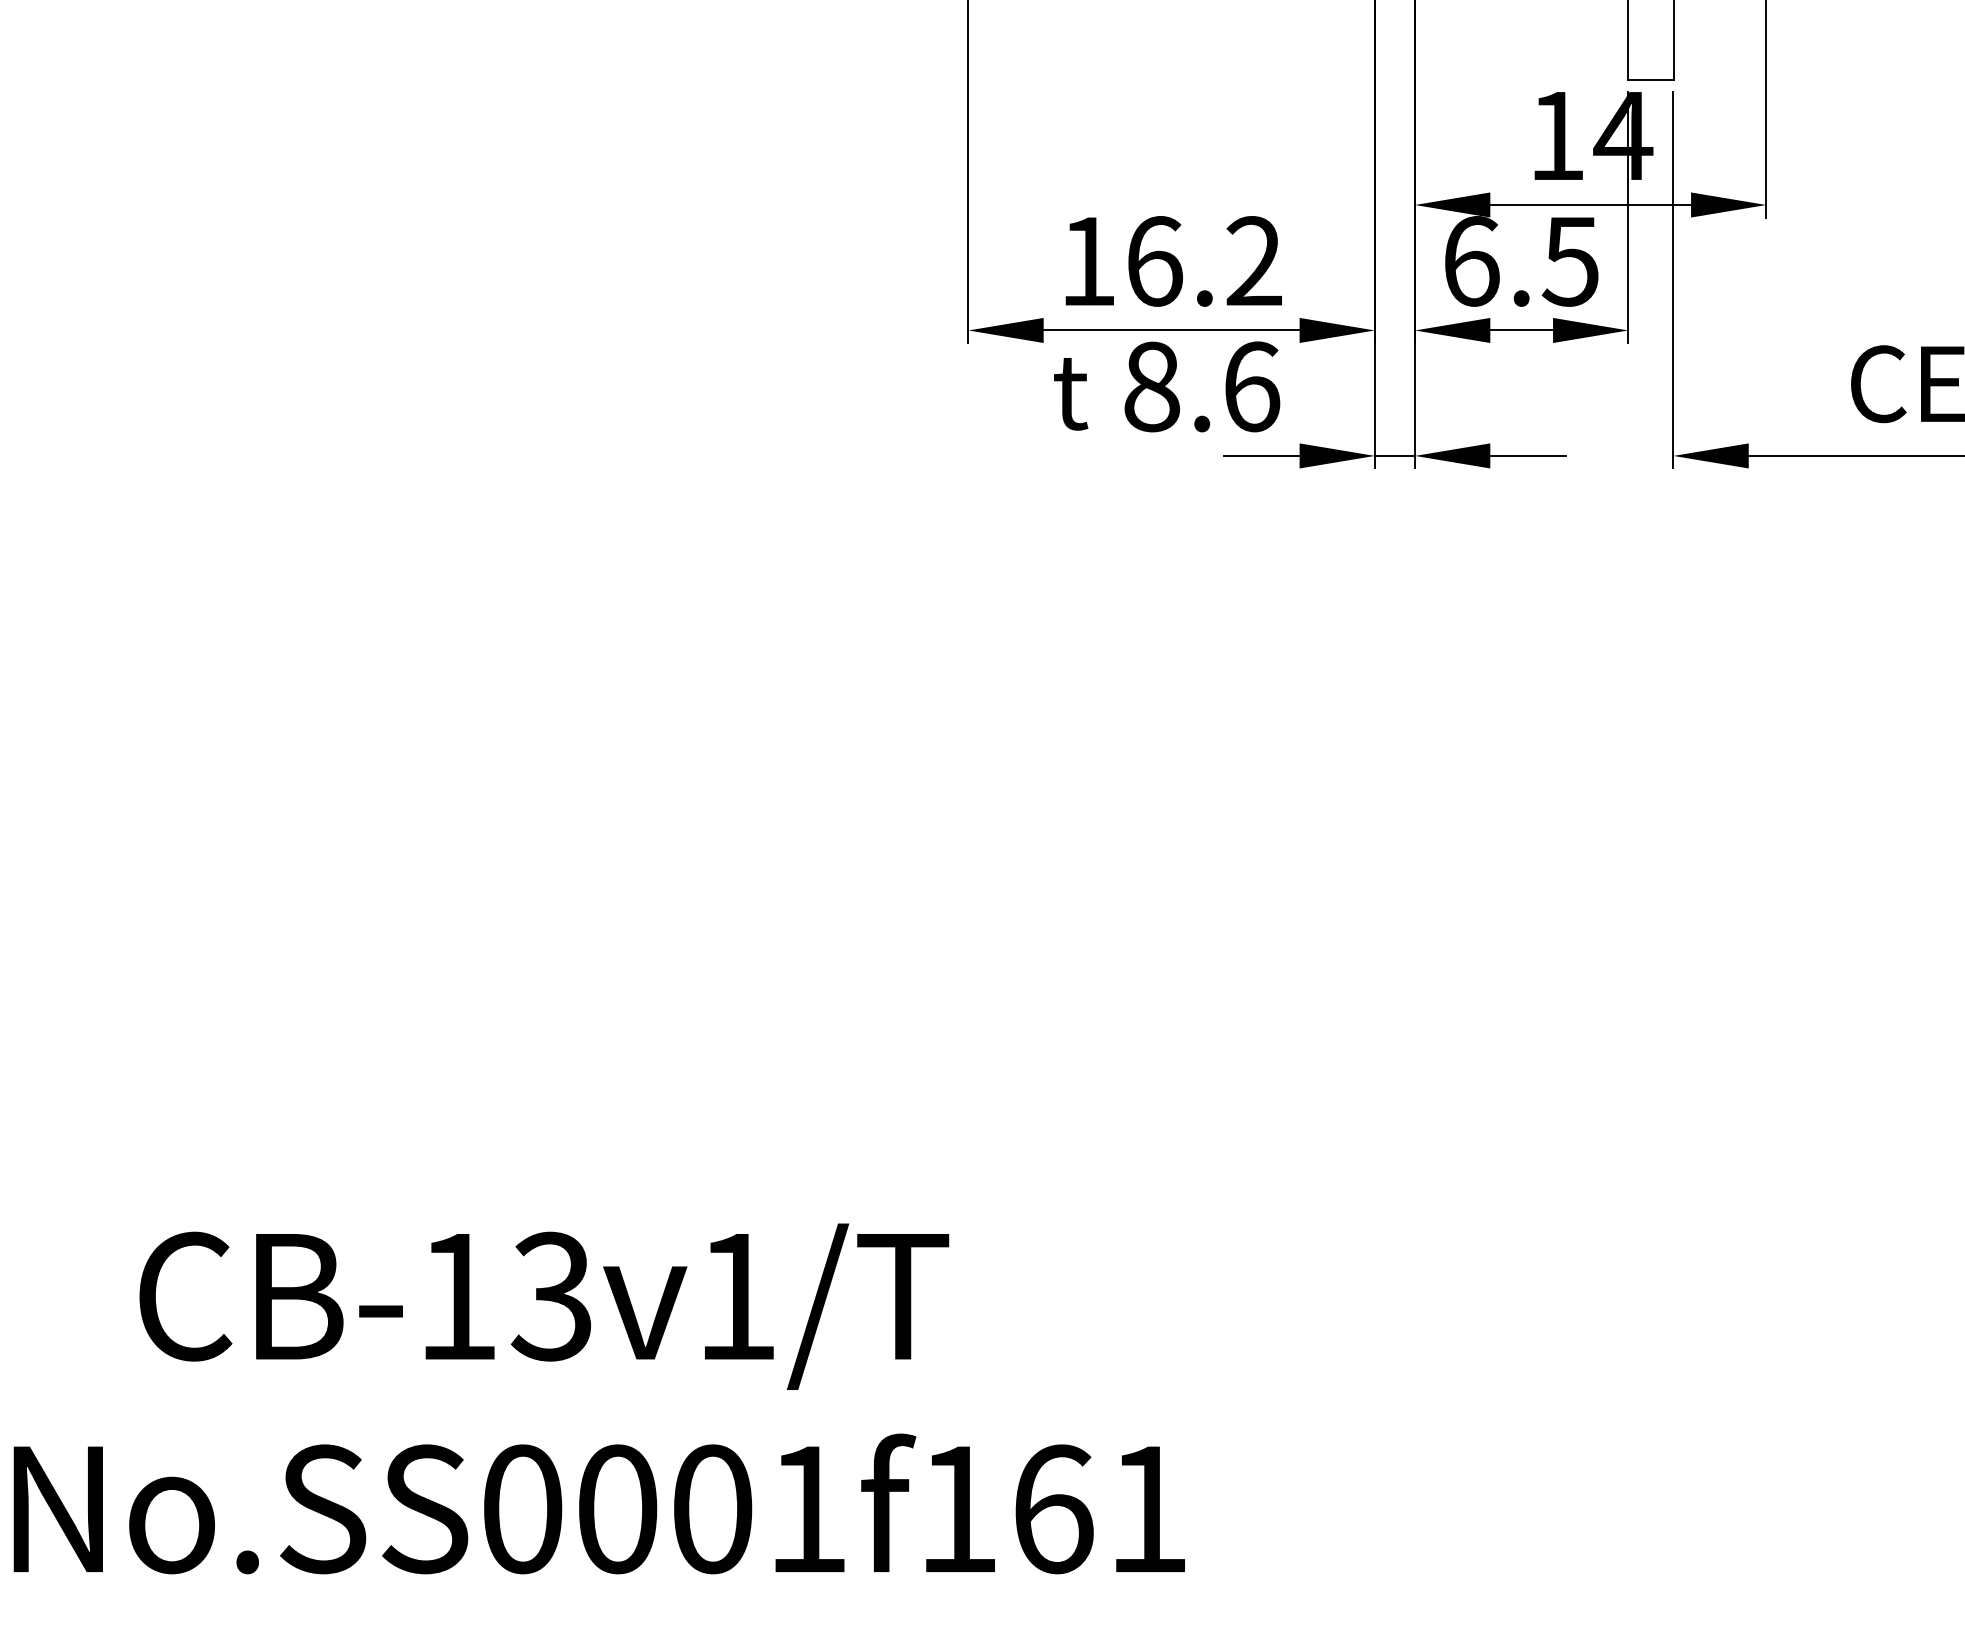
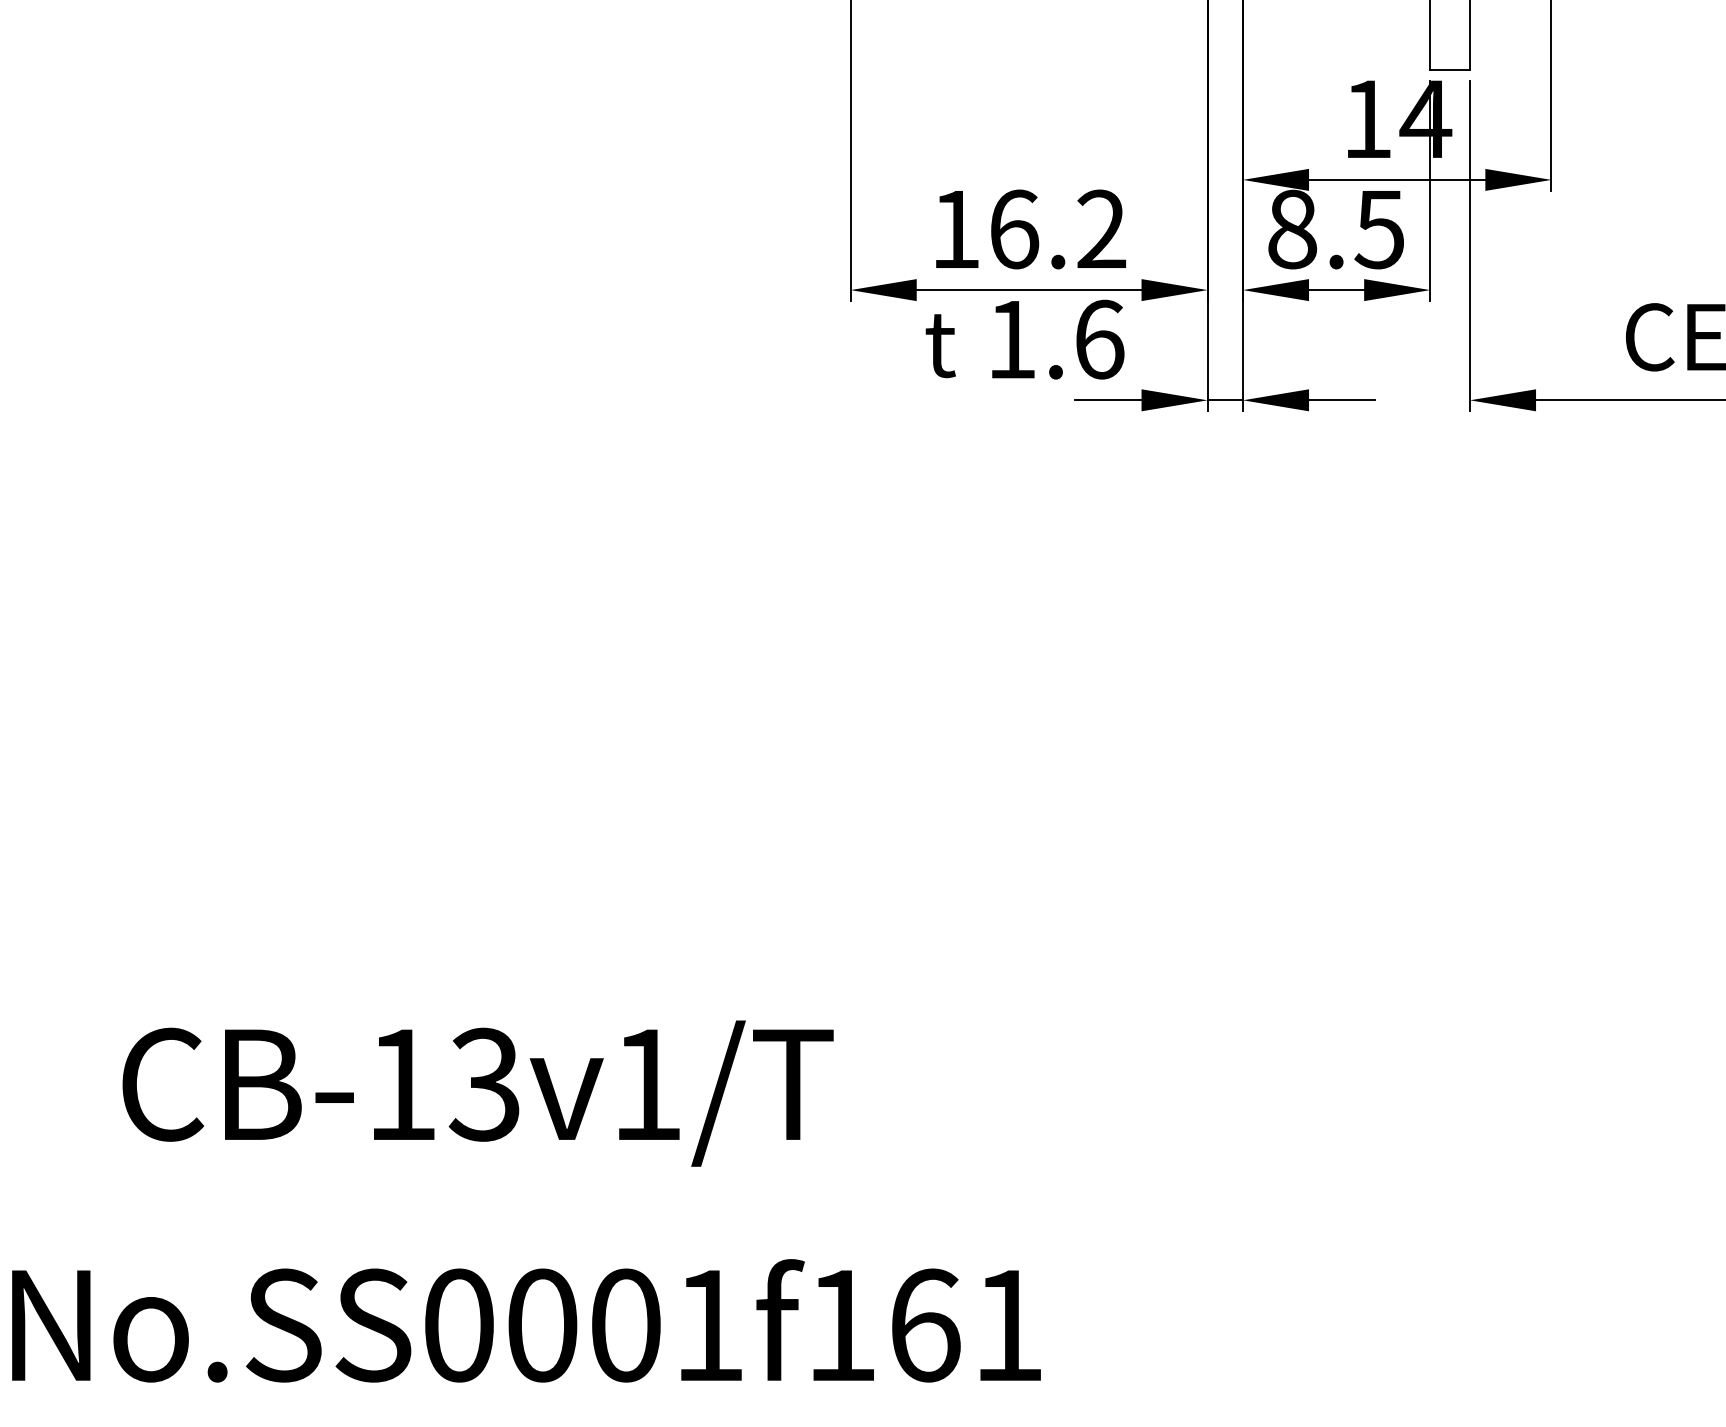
text: (1471, 261) -> (1292, 229), 6.5 -> 8.5
text: (1151, 386) -> (1011, 339), 8.6 -> 1.6
text: (543, 1306) -> (477, 1093), moved

